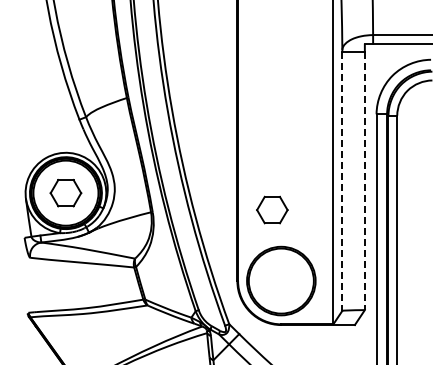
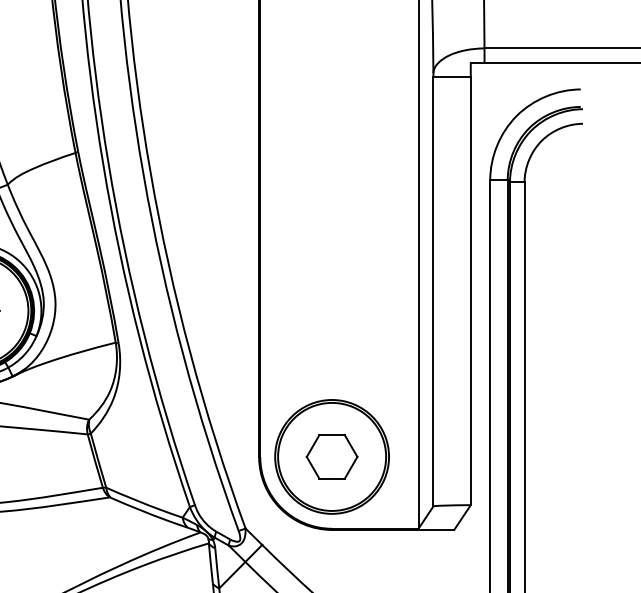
line: (342, 181) -> (433, 291), dashed -> solid
line: (364, 181) -> (470, 291), dashed -> solid
part: (272, 209) -> (332, 455), moved

